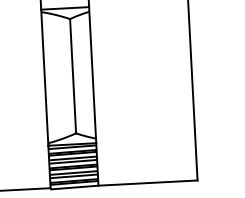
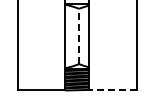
line: (73, 76) -> (79, 36), solid -> dashed
line: (147, 182) -> (112, 89), solid -> dashed

